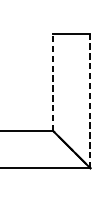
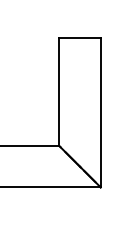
line: (53, 82) -> (59, 91), dashed -> solid
line: (90, 101) -> (100, 112), dashed -> solid

